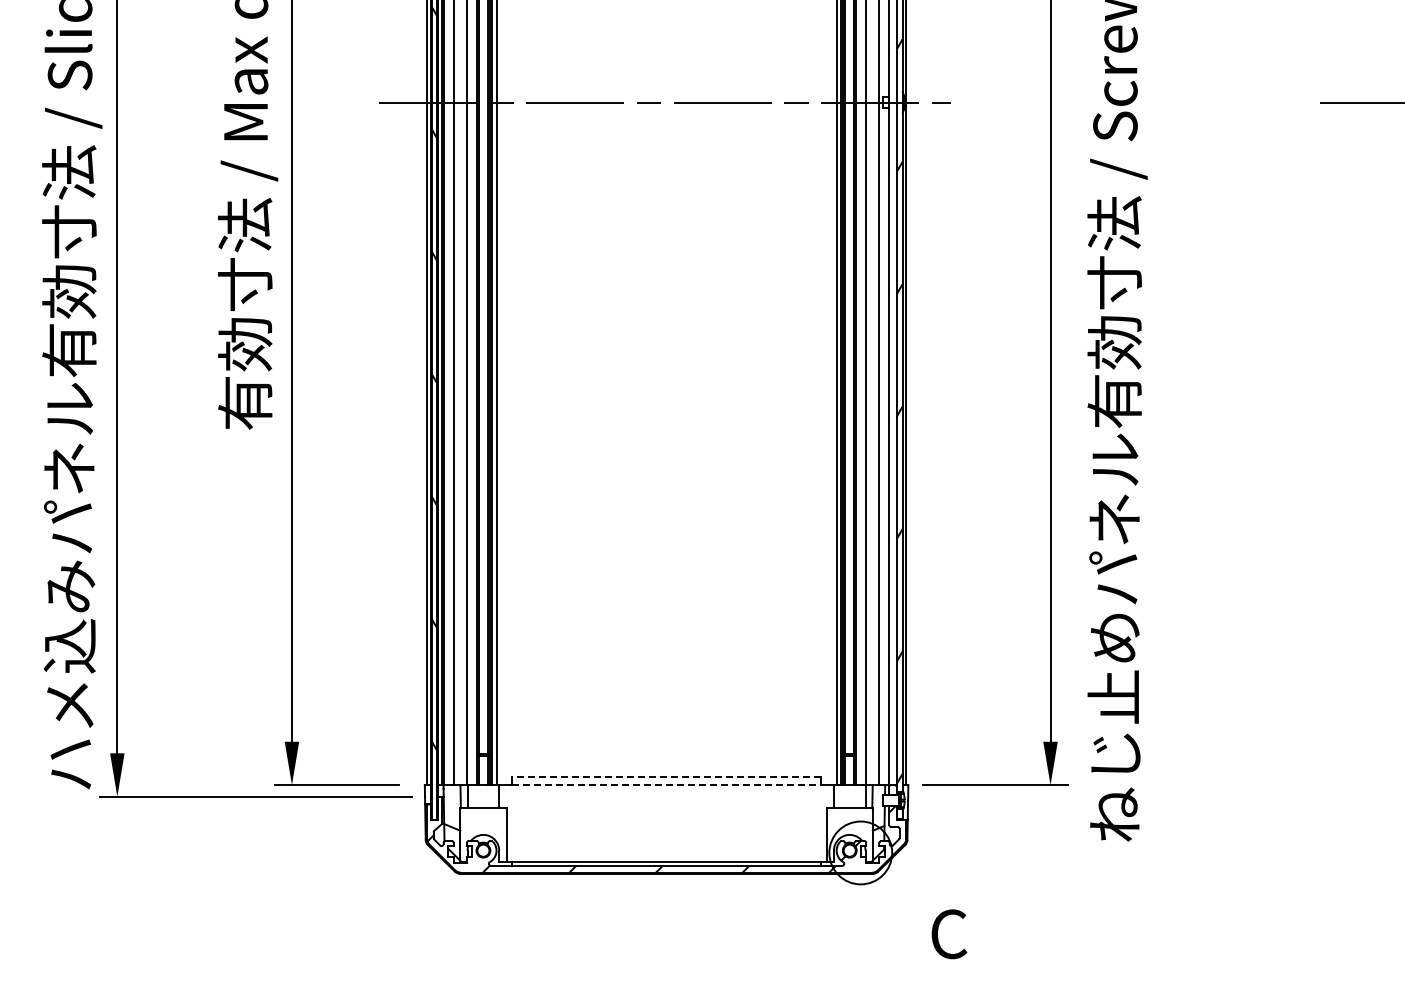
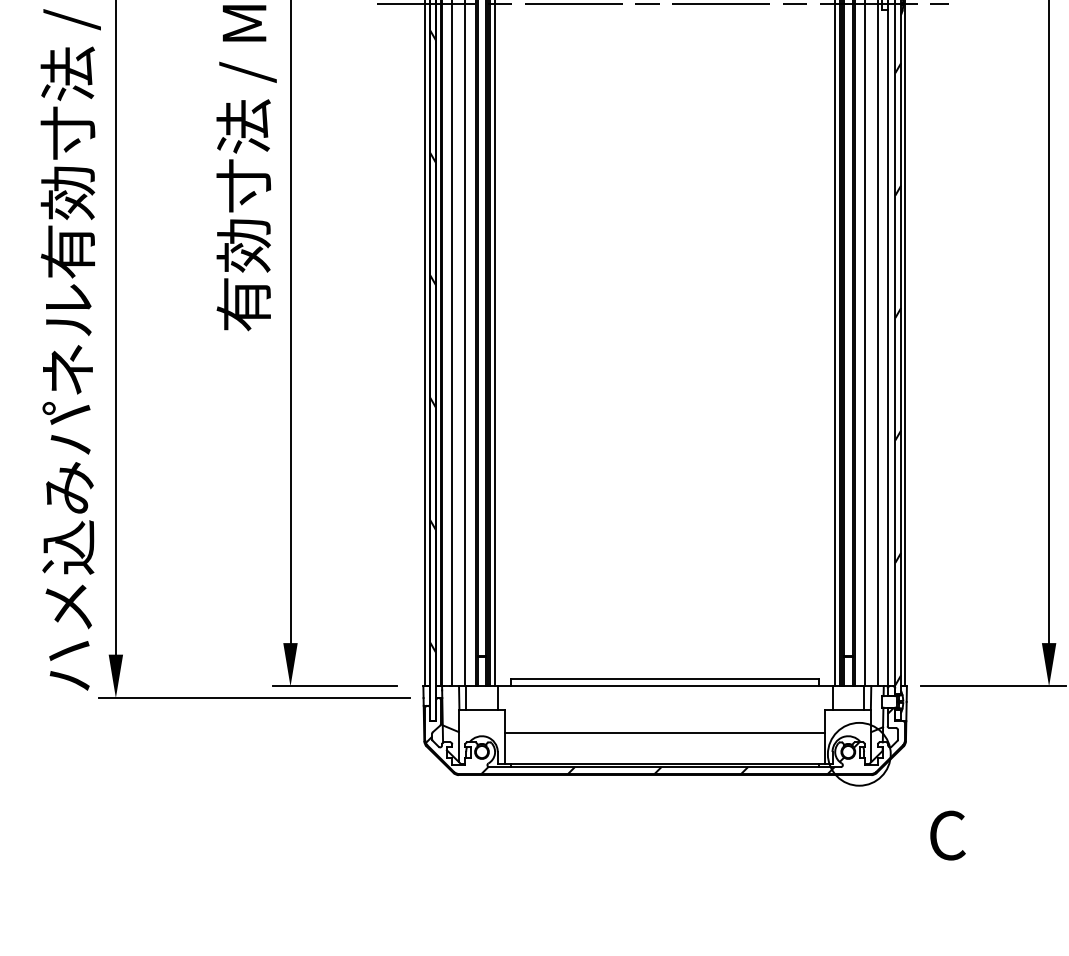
line: (666, 777) -> (665, 678), dashed -> solid
line: (667, 785) -> (666, 686), dashed -> solid
line: (666, 831) -> (665, 732), added

